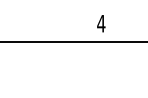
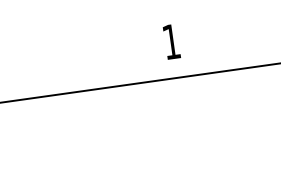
text: (101, 23) -> (171, 41), 4 -> 1

